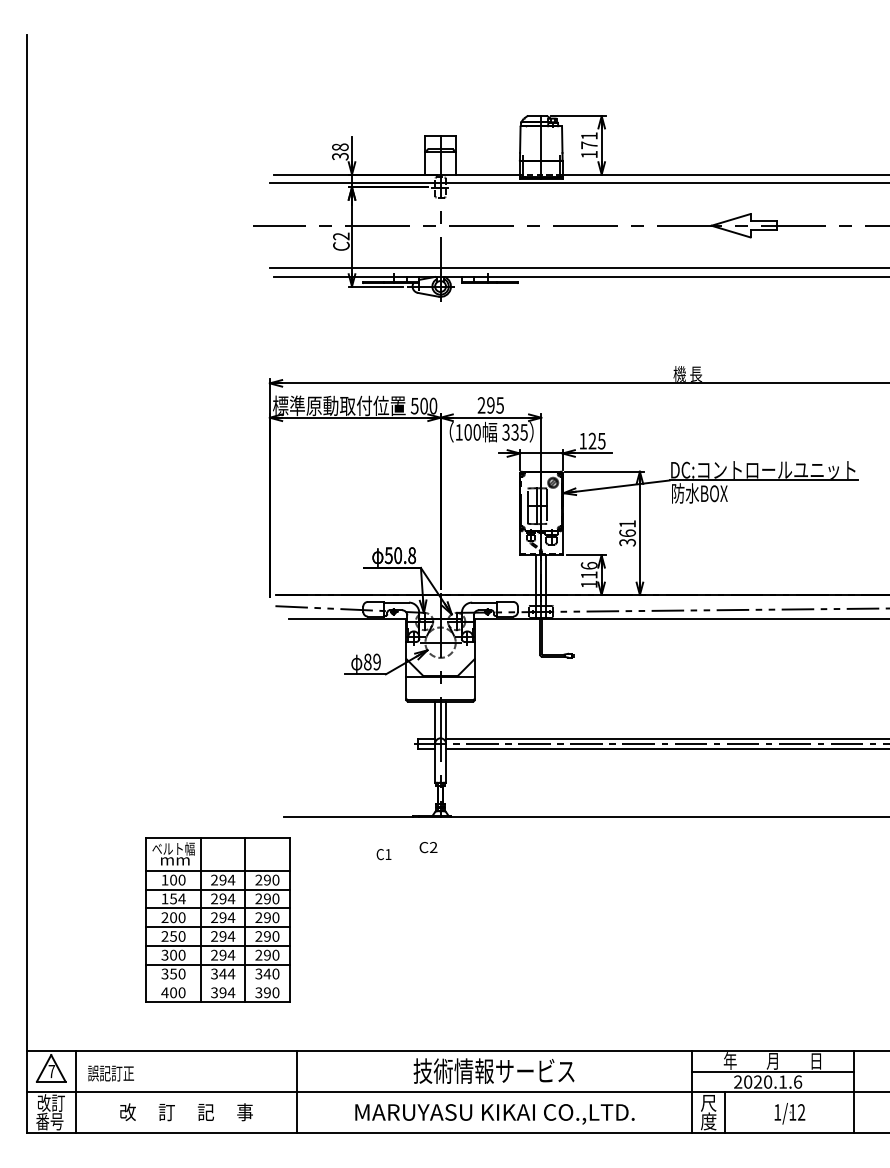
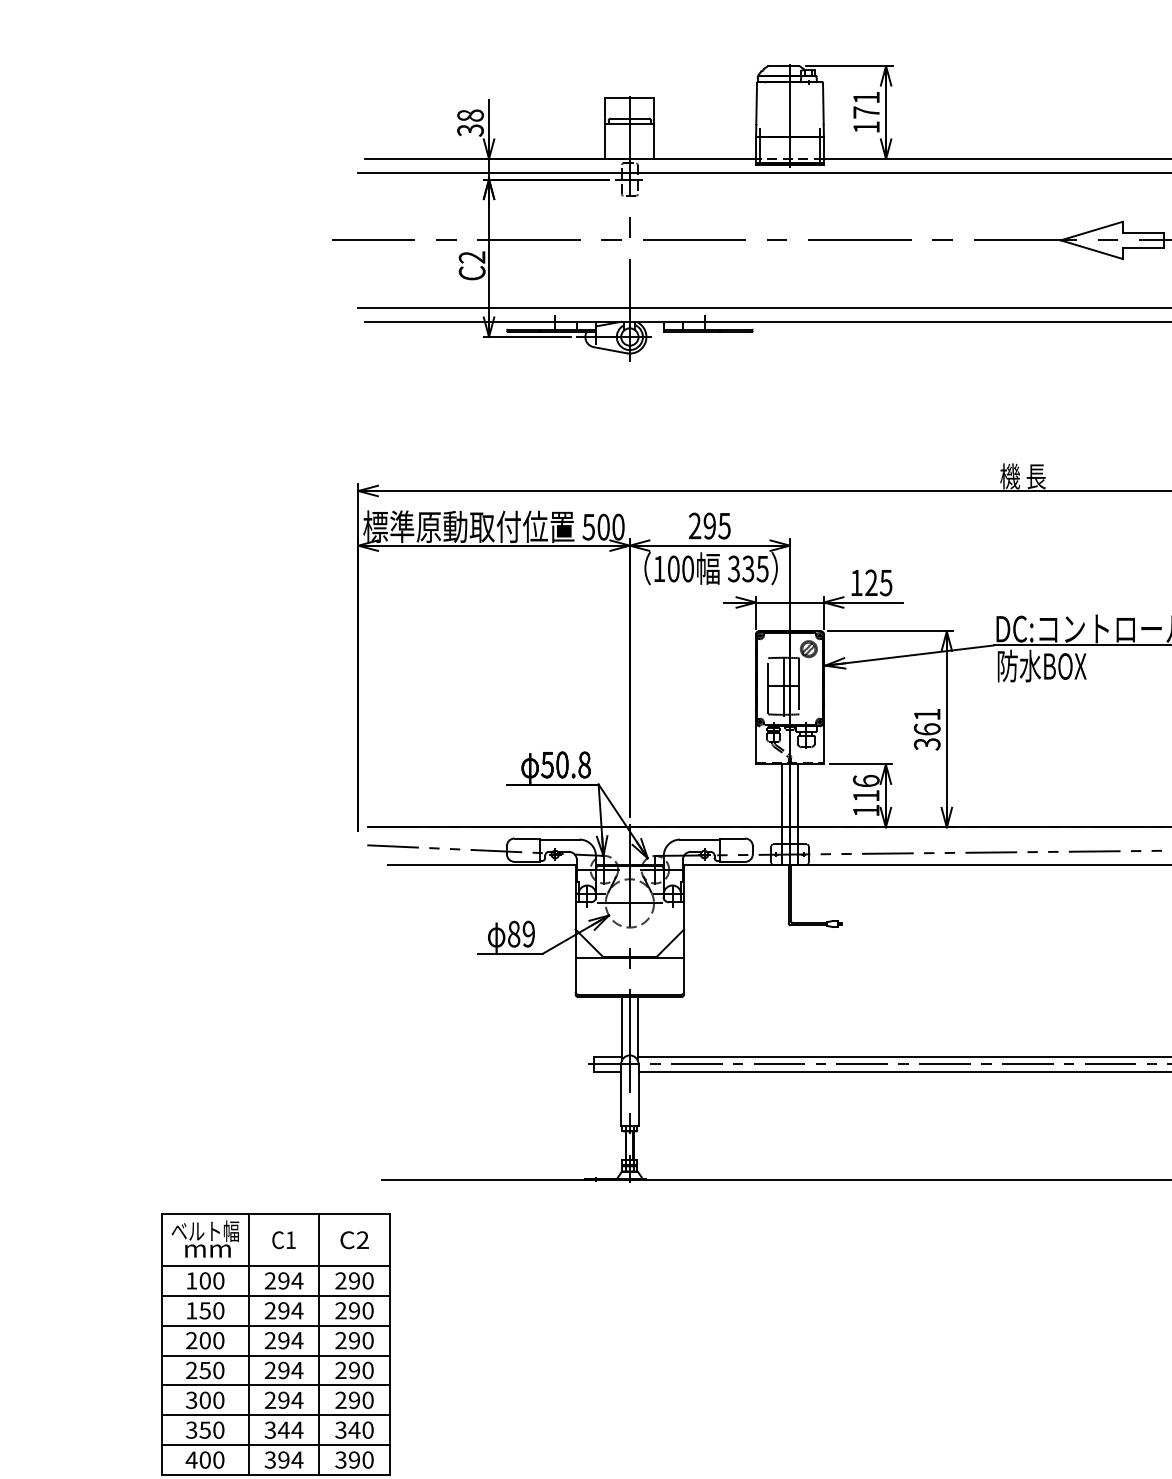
text: (428, 847) -> (354, 1240), moved
text: (383, 854) -> (283, 1240), moved
text: (181, 898) -> (217, 1310), 154 -> 150
line: (217, 983) -> (275, 1445), added

